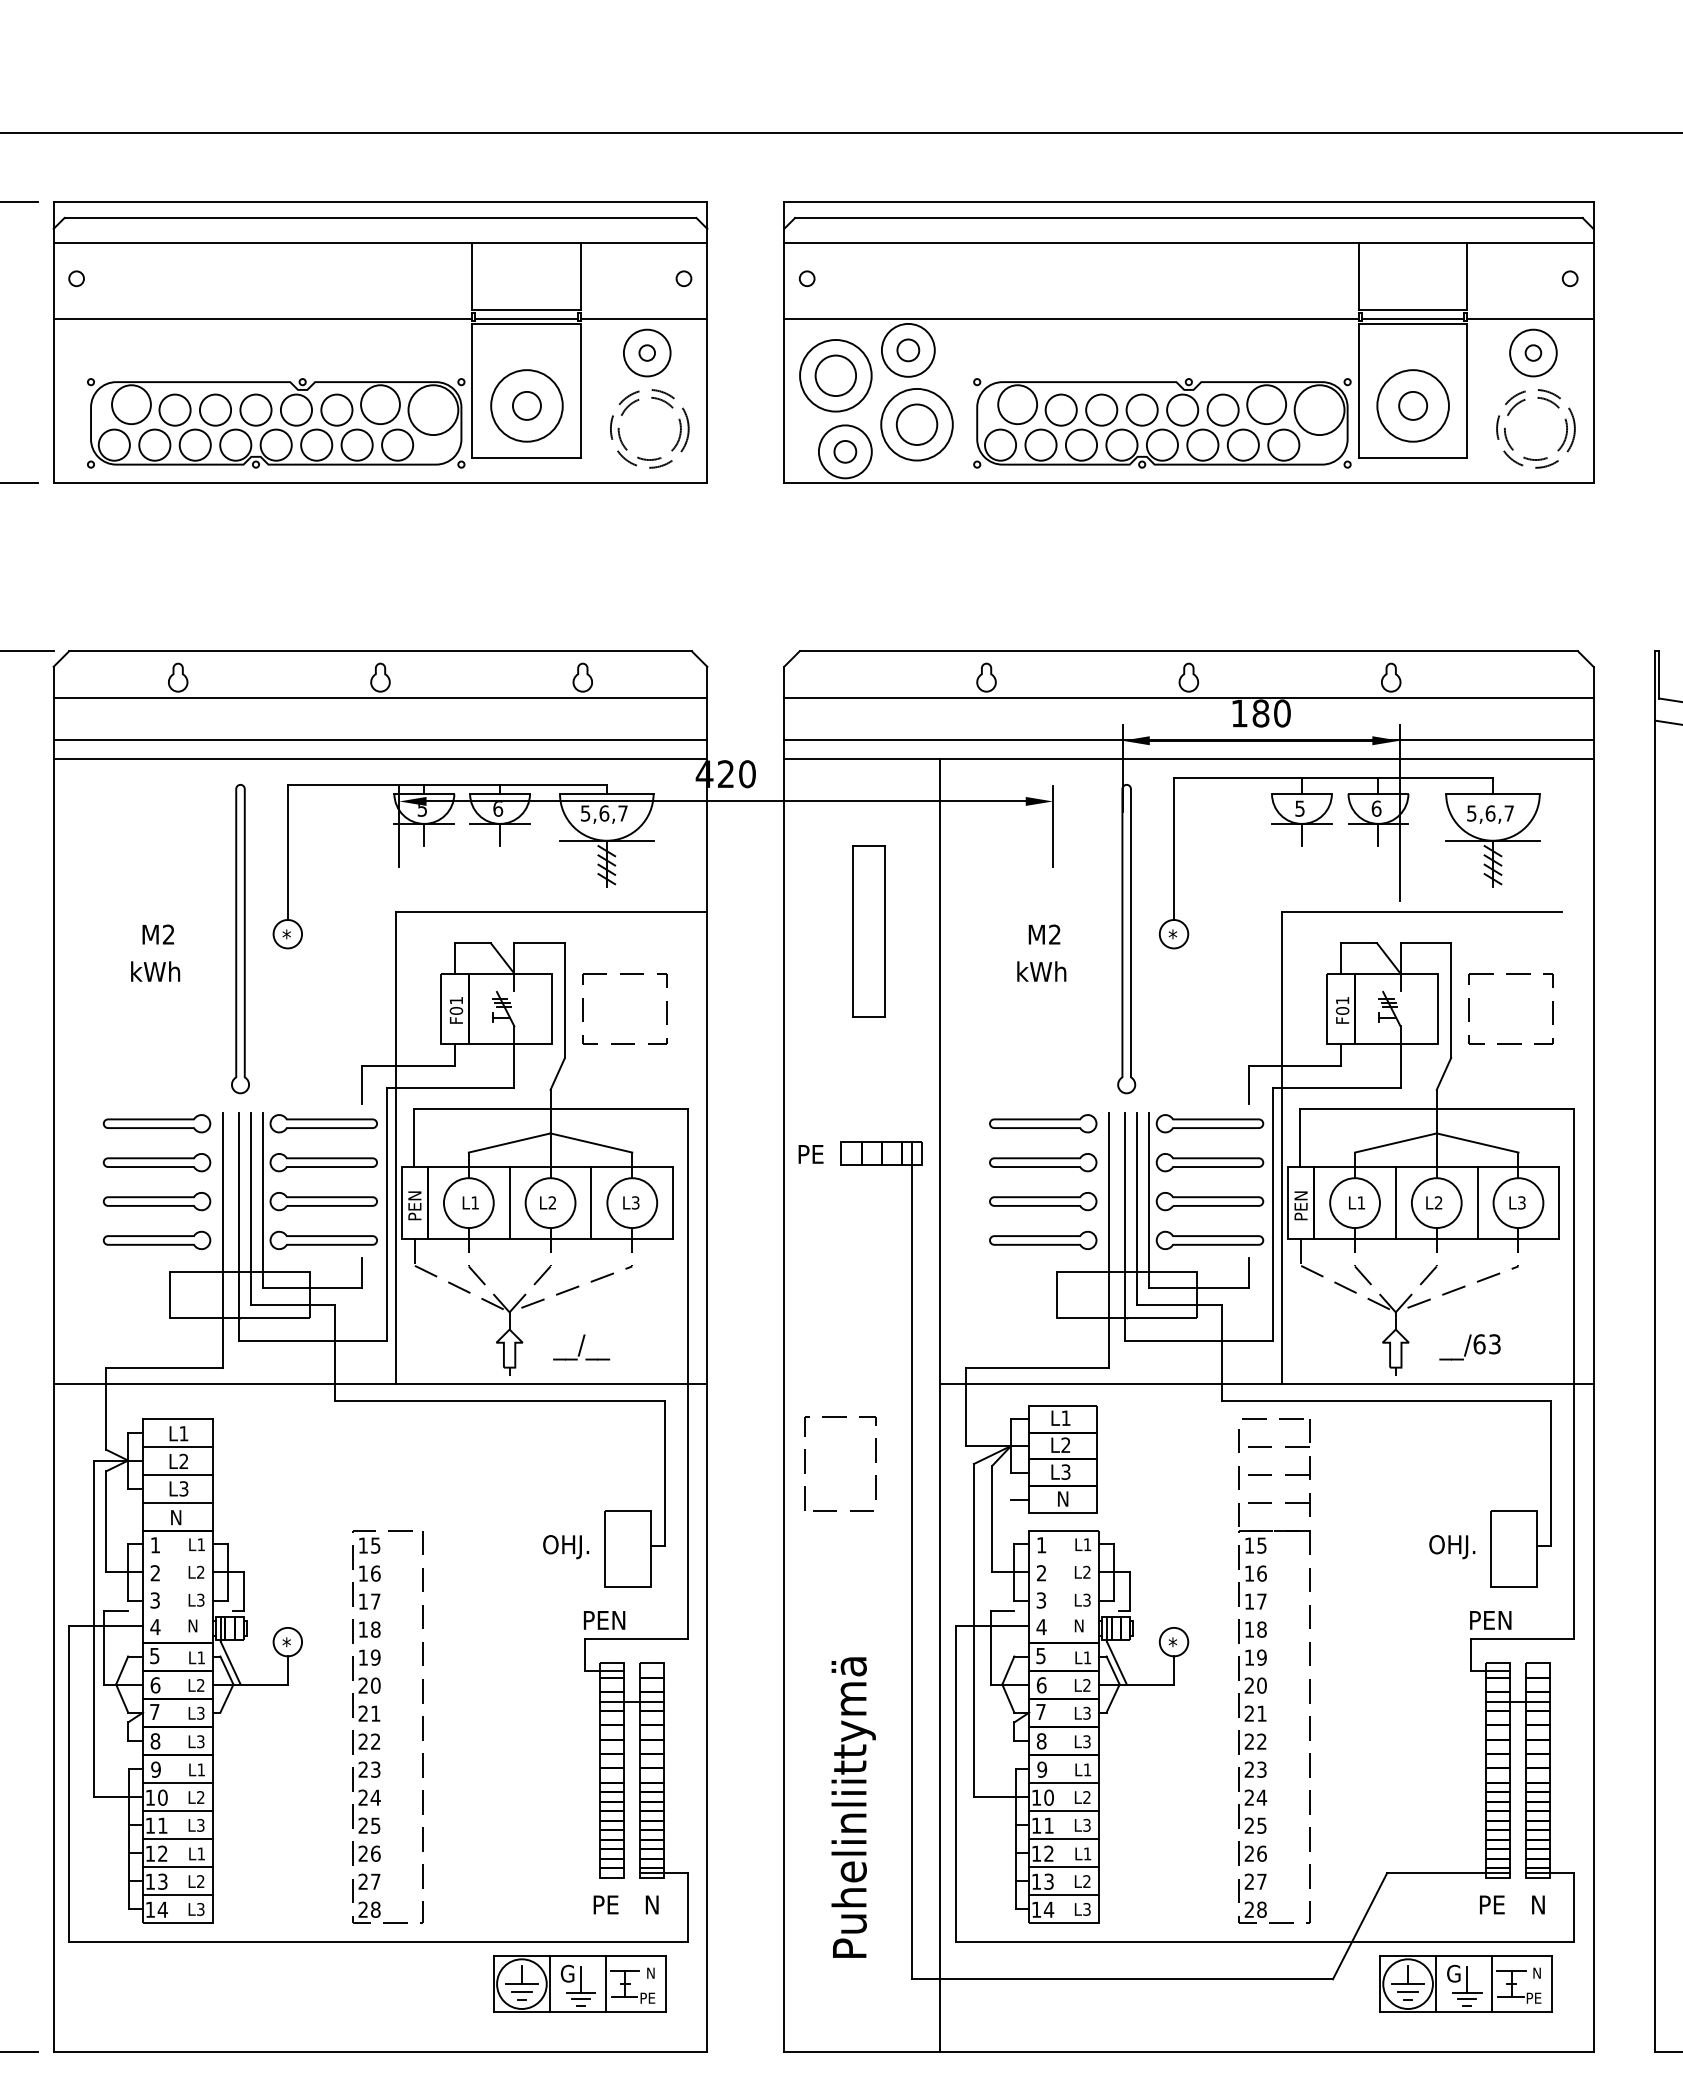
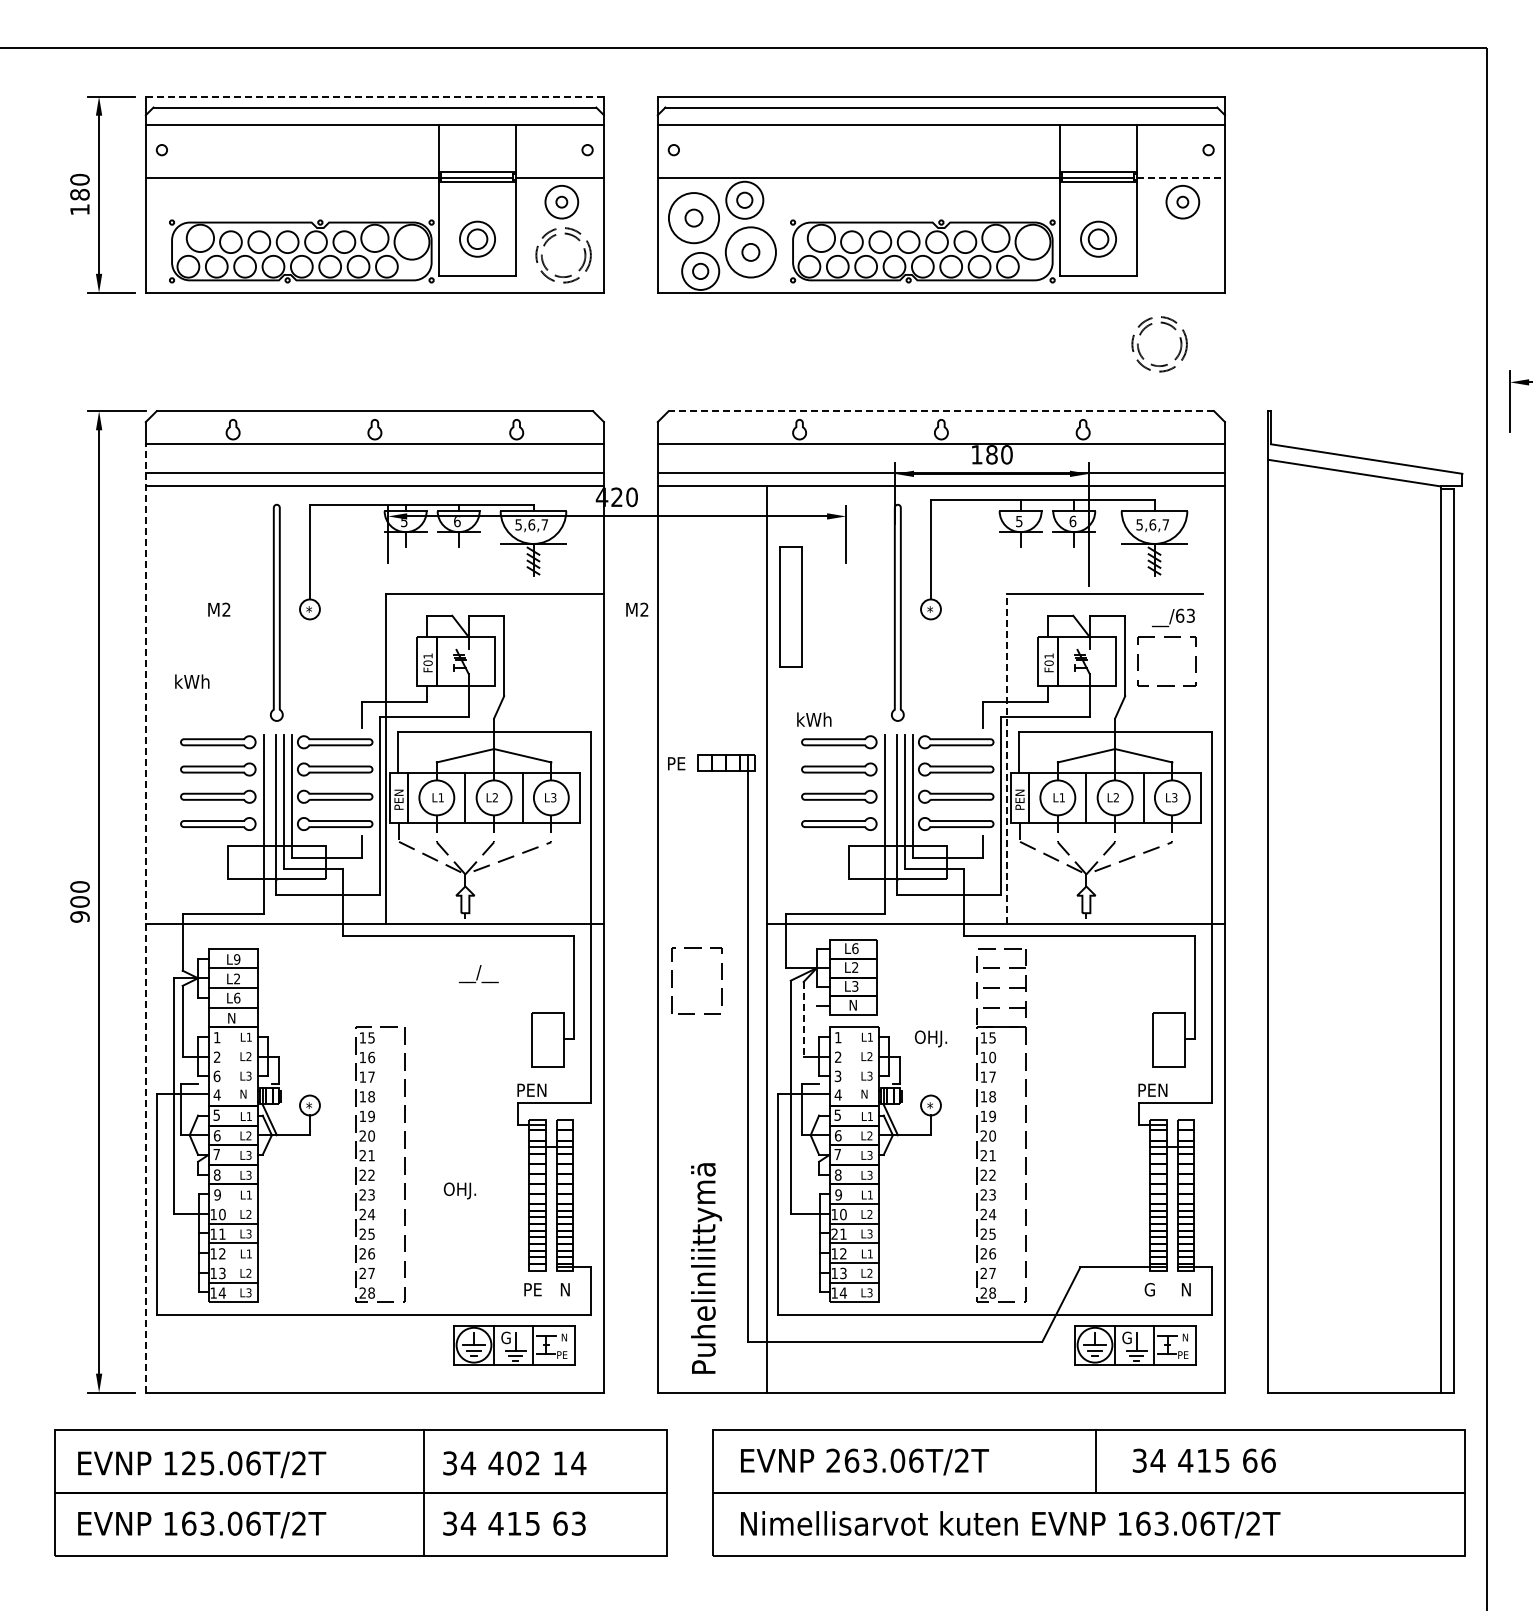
line: (379, 202) -> (374, 96), solid -> dashed
line: (1531, 319) -> (1181, 178), solid -> dashed
circle: (835, 374) -> (693, 217), size x0.6
circle: (526, 406) -> (477, 239), size x0.7
circle: (1413, 406) -> (1098, 239), size x0.7
circle: (916, 424) -> (750, 252), size x0.6
part: (1507, 434) -> (1139, 348), moved
line: (1189, 651) -> (941, 411), solid -> dashed
part: (867, 930) -> (790, 606), moved
text: (1044, 934) -> (637, 609), moved
text: (155, 971) -> (192, 681), moved
text: (1042, 971) -> (814, 719), moved
part: (623, 974) -> (545, 637), removed
line: (1281, 1146) -> (1006, 758), solid -> dashed
text: (1470, 1346) -> (1173, 617), moved
text: (581, 1348) -> (478, 974), moved
line: (53, 1373) -> (145, 917), solid -> dashed
text: (1066, 1418) -> (855, 948), L1 -> L6
text: (184, 1433) -> (237, 959), L1 -> L9
text: (184, 1487) -> (237, 997), L3 -> L6
line: (992, 1519) -> (803, 1019), solid -> dashed
text: (565, 1546) -> (459, 1190), moved
text: (1451, 1546) -> (930, 1038), moved
text: (1261, 1572) -> (992, 1056), 16 -> 10
text: (154, 1599) -> (216, 1075), 3 -> 6
line: (177, 1783) -> (232, 1204), removed
text: (853, 1807) -> (706, 1268), moved
text: (1036, 1824) -> (834, 1233), 11 -> 21
line: (177, 1866) -> (232, 1262), removed
text: (1491, 1904) -> (1153, 1289), PE -> G

